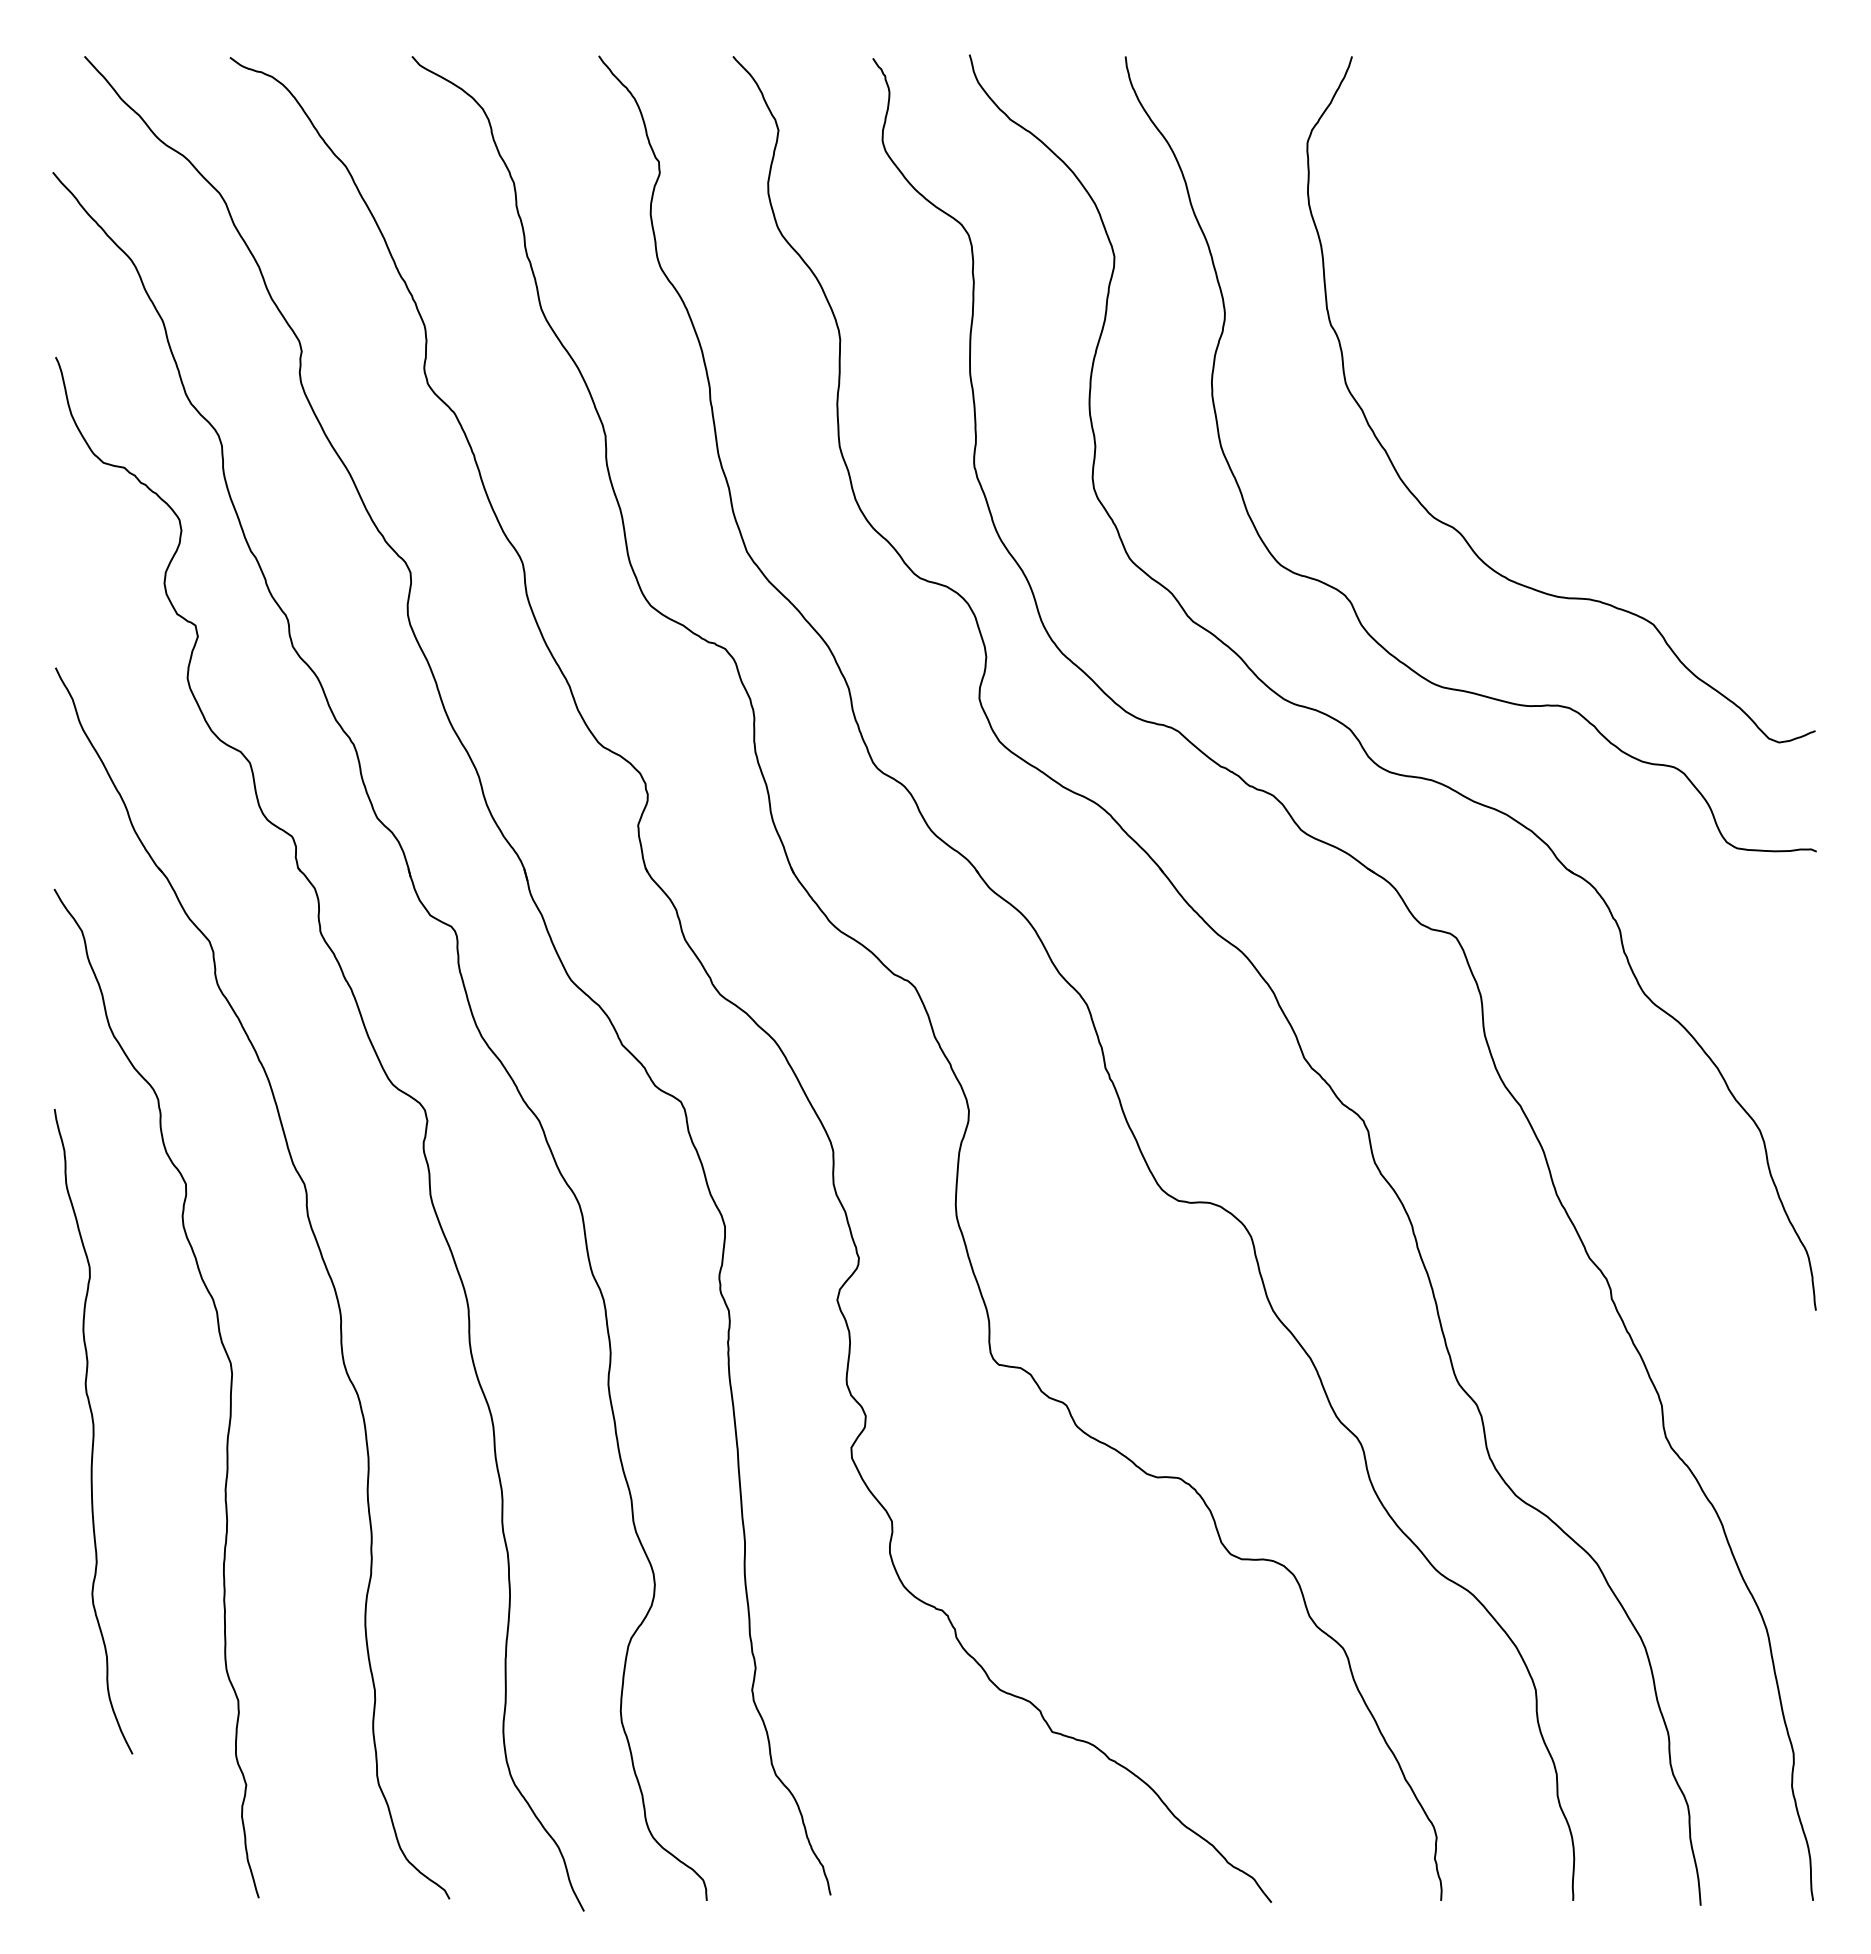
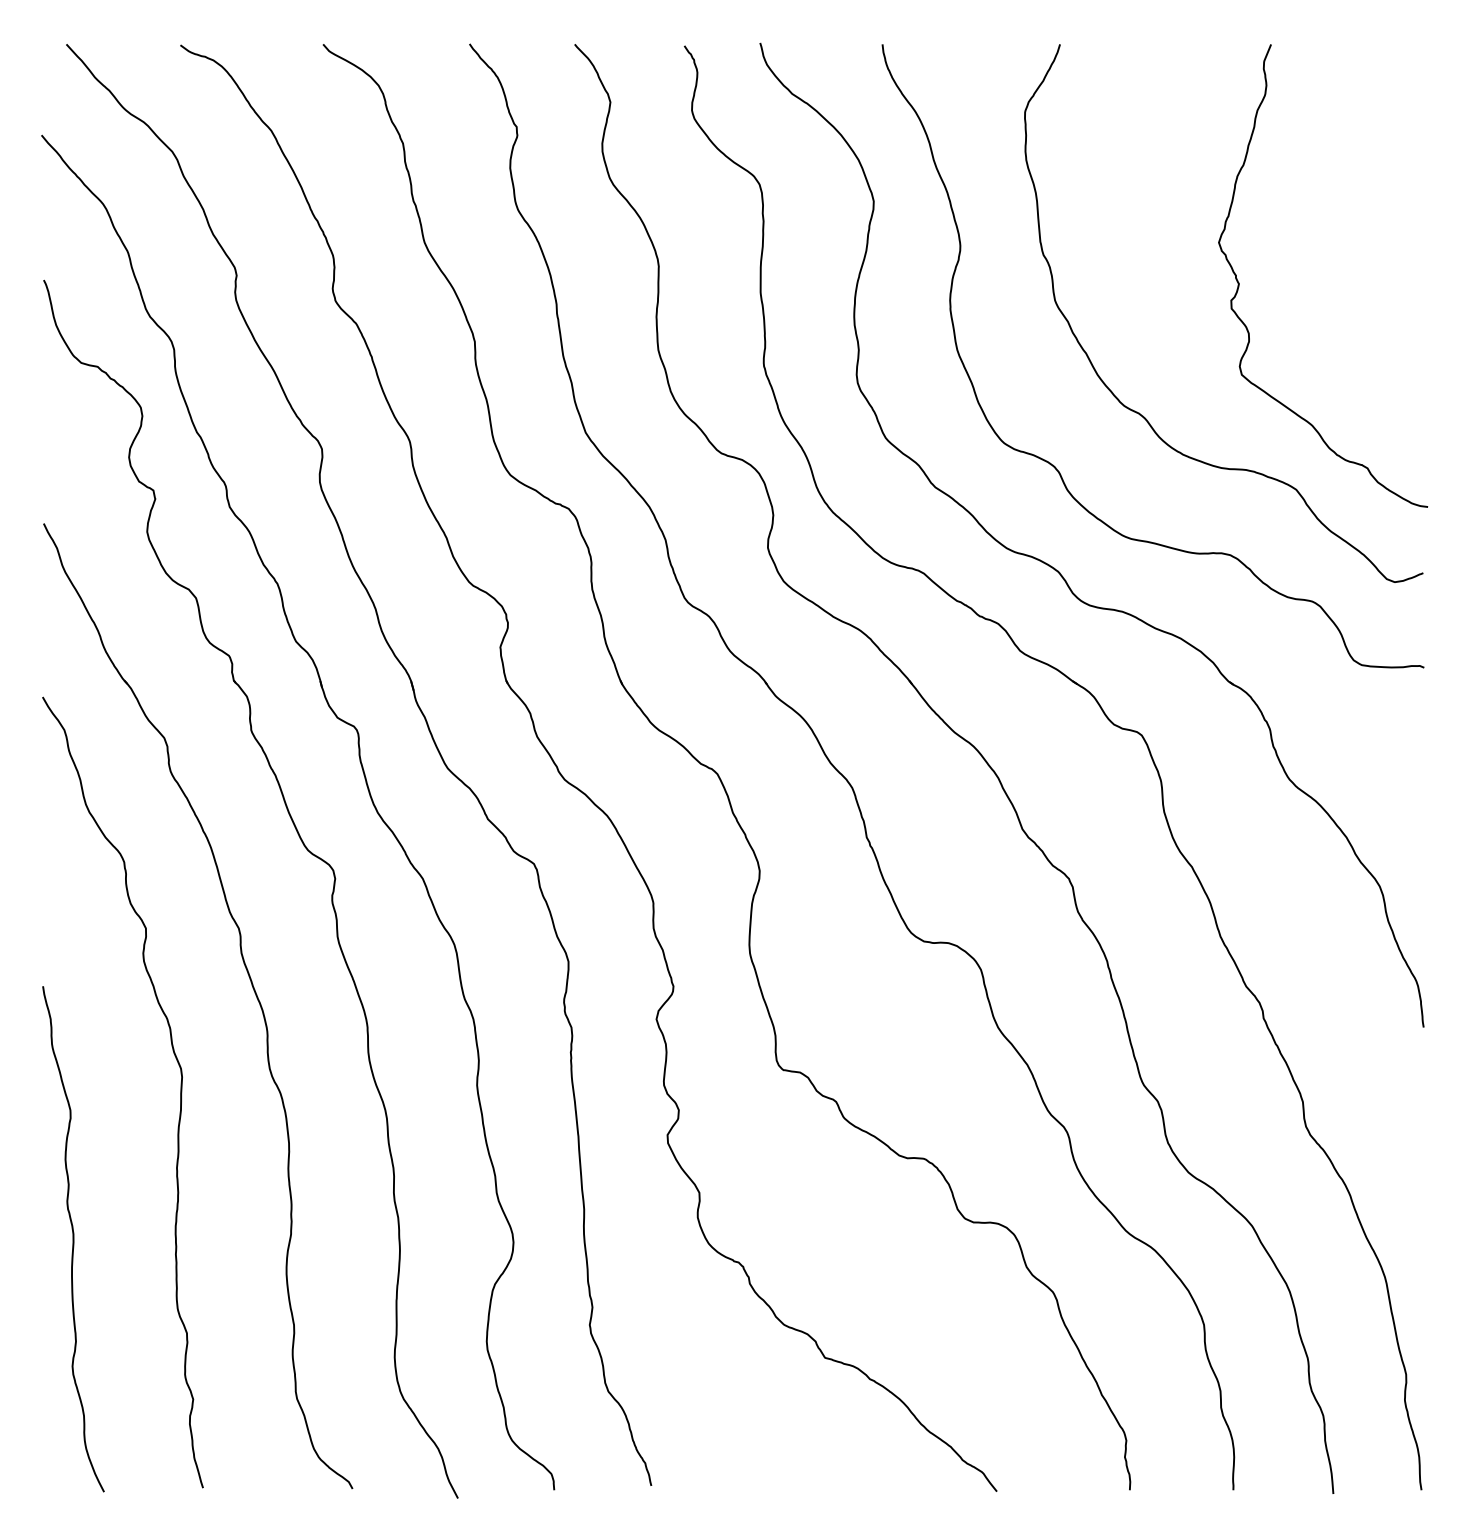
curve: (1581, 361) -> (1239, 283), added
curve: (93, 1431) -> (73, 1239), moved

